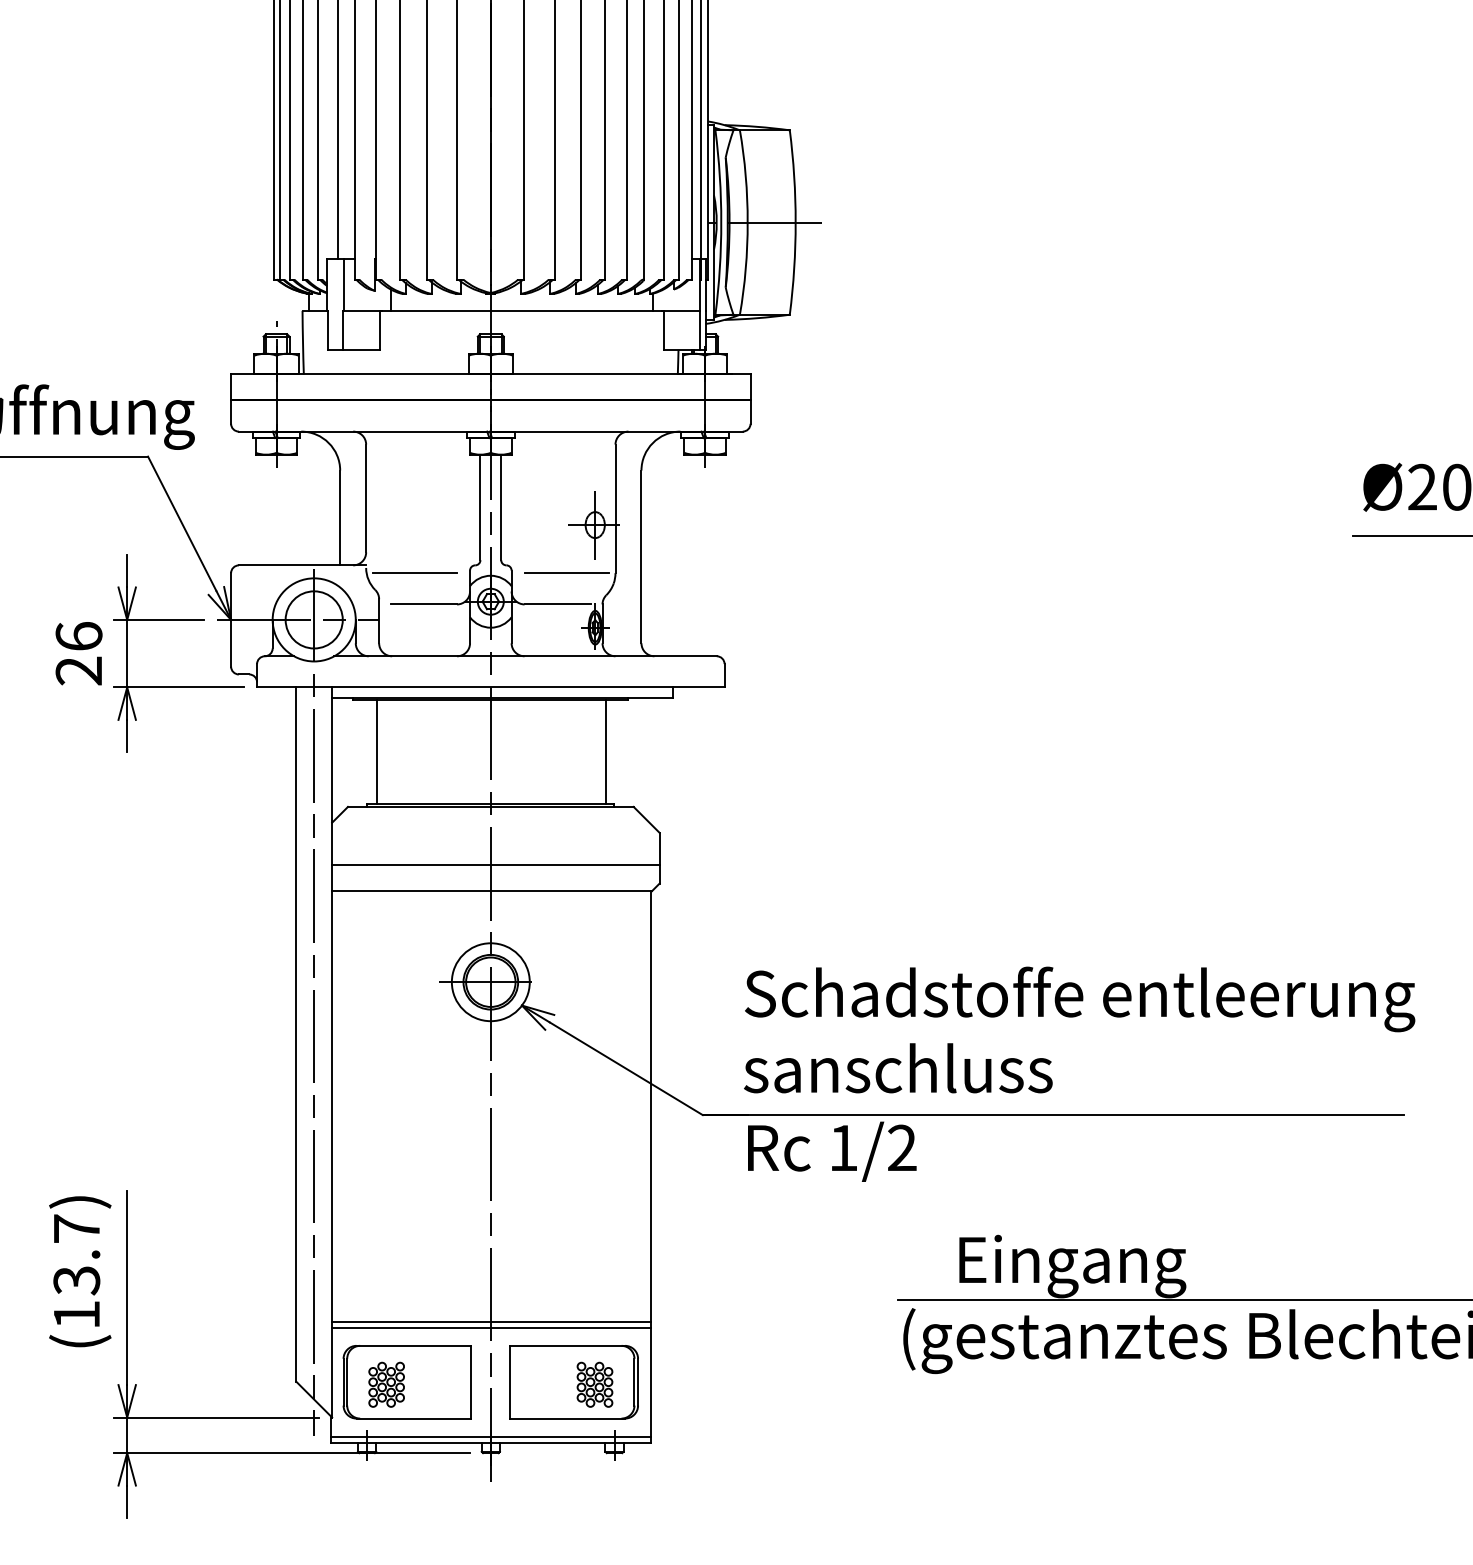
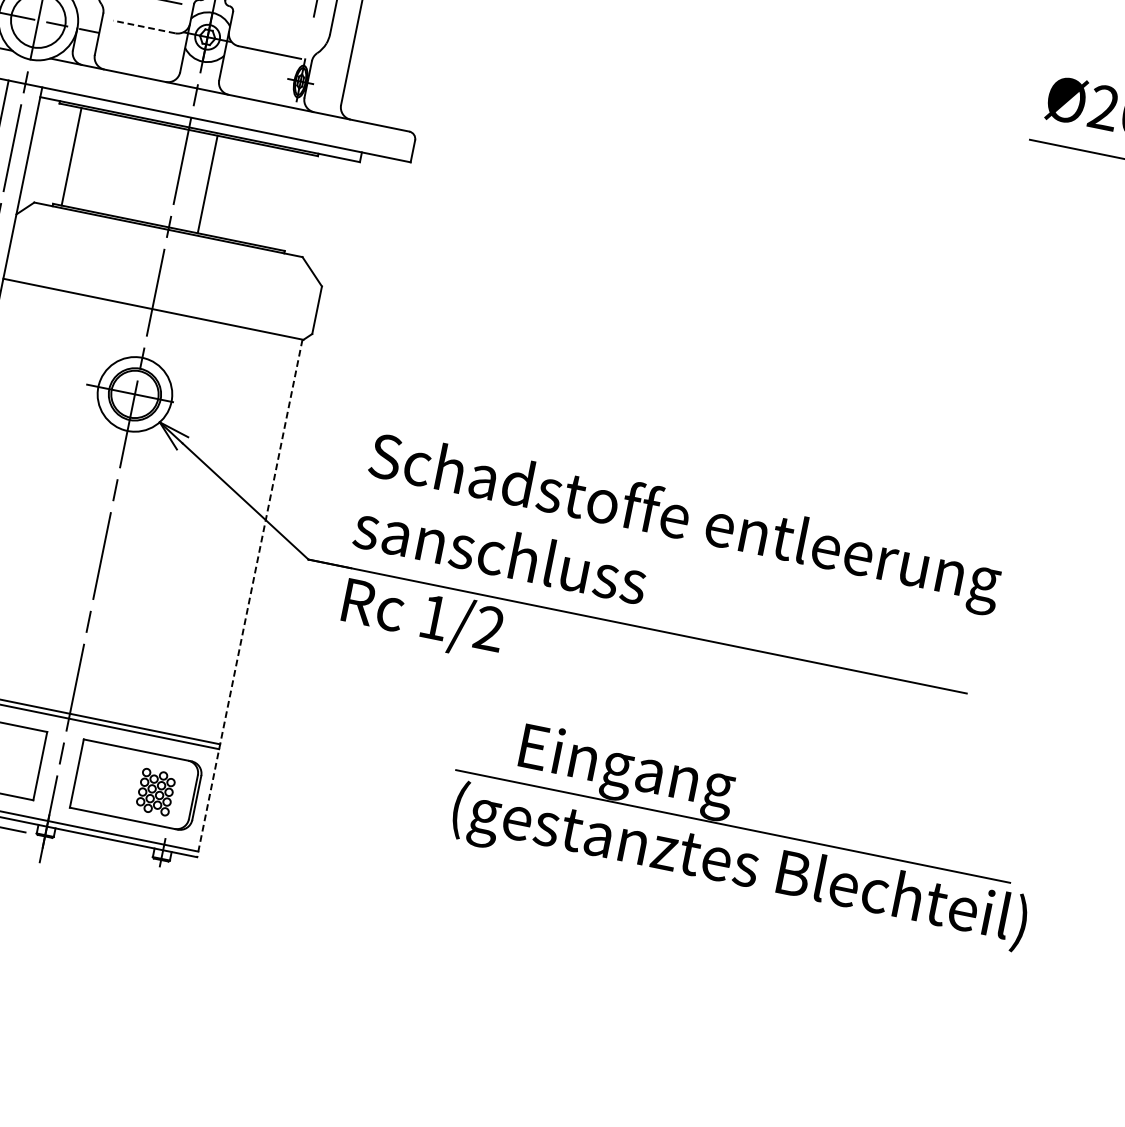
line: (566, 573) -> (284, 25), removed
line: (423, 604) -> (143, 26), solid -> dashed
line: (605, 752) -> (207, 184), moved
line: (495, 865) -> (161, 285), removed
line: (650, 1167) -> (249, 598), solid -> dashed

